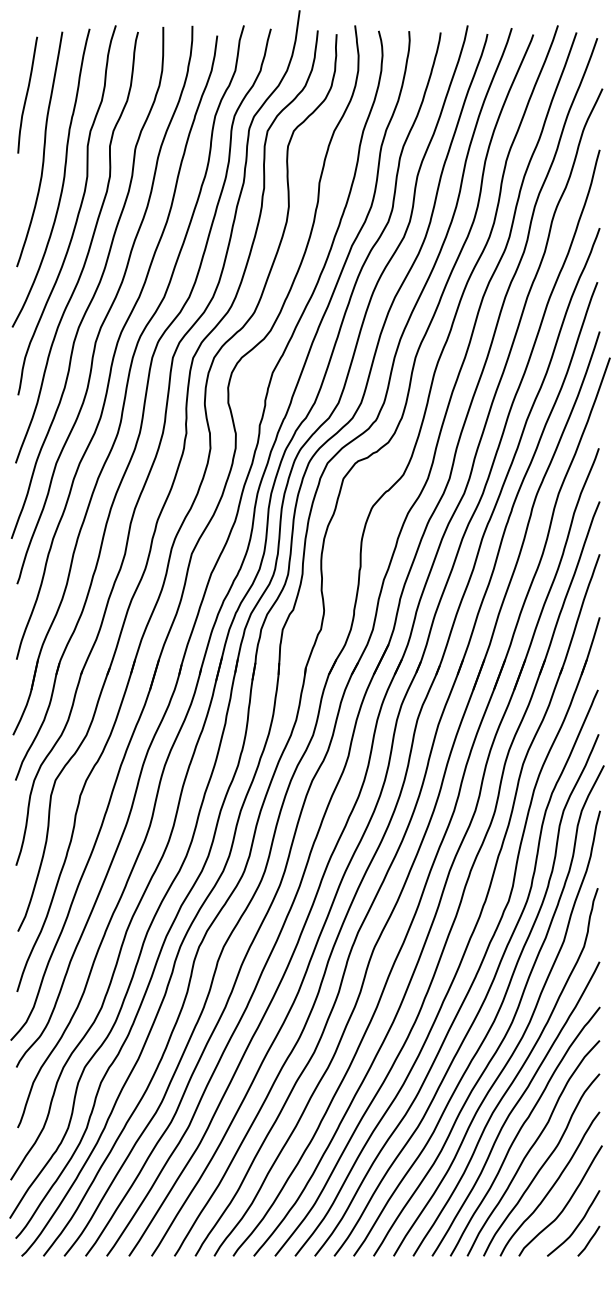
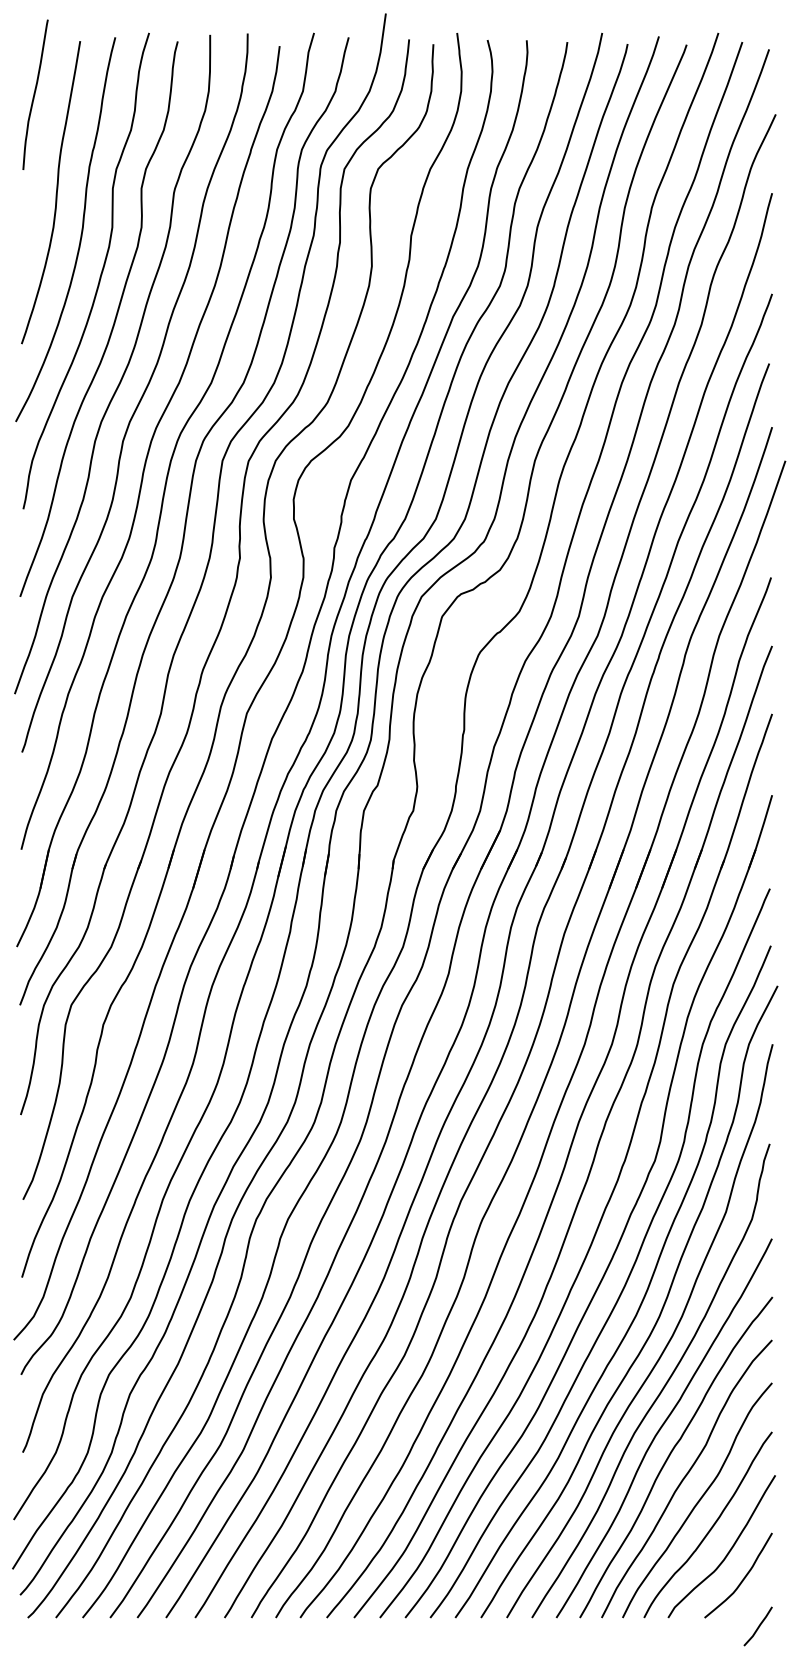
curve: (27, 94) -> (35, 94), moved
line: (589, 1241) -> (758, 1626), moved

